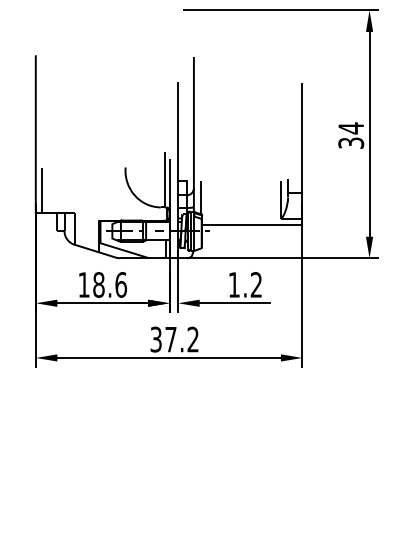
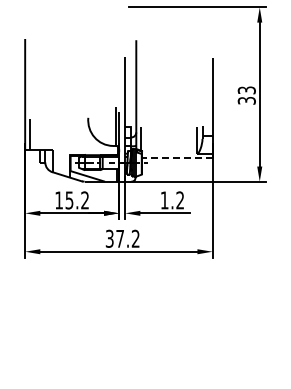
text: (350, 128) -> (246, 90), 34 -> 33
line: (251, 225) -> (176, 158), solid -> dashed
text: (110, 285) -> (77, 200), 18.6 -> 15.2

